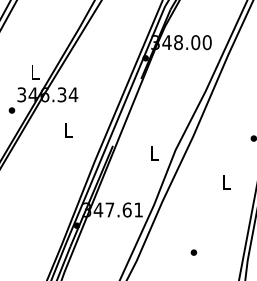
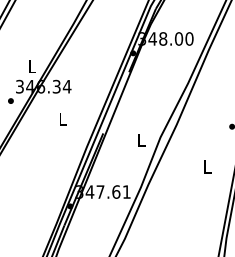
part: (193, 252) -> (176, 230), removed

